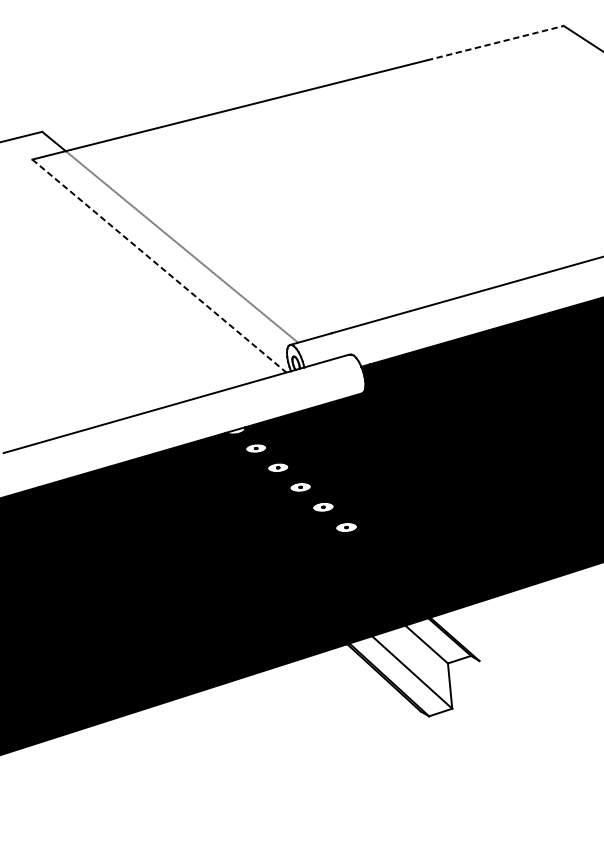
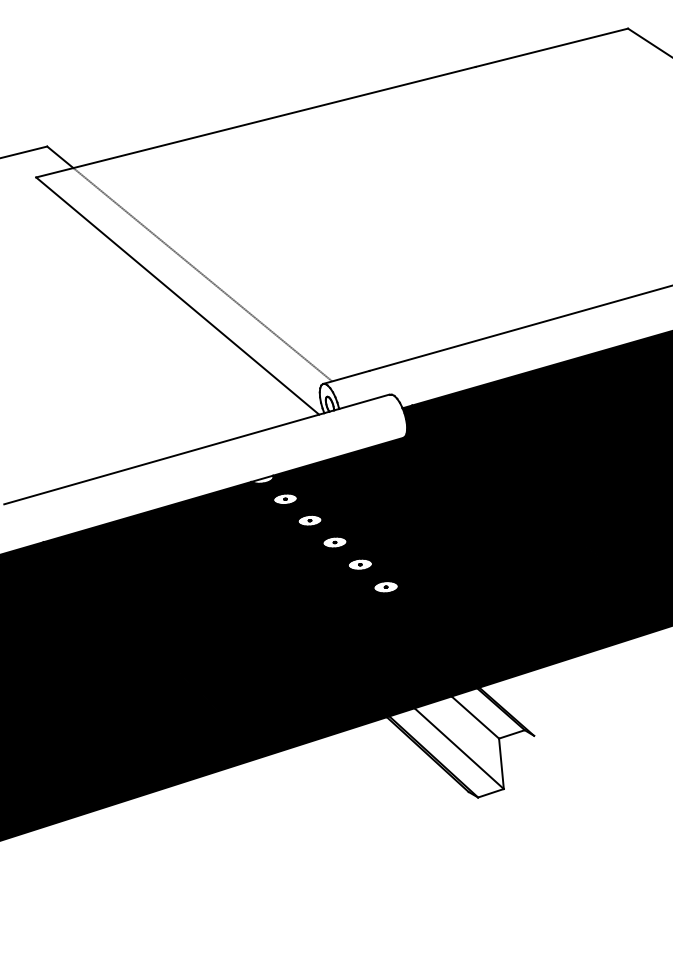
line: (495, 42) -> (551, 47), dashed -> solid
line: (159, 266) -> (177, 296), dashed -> solid

